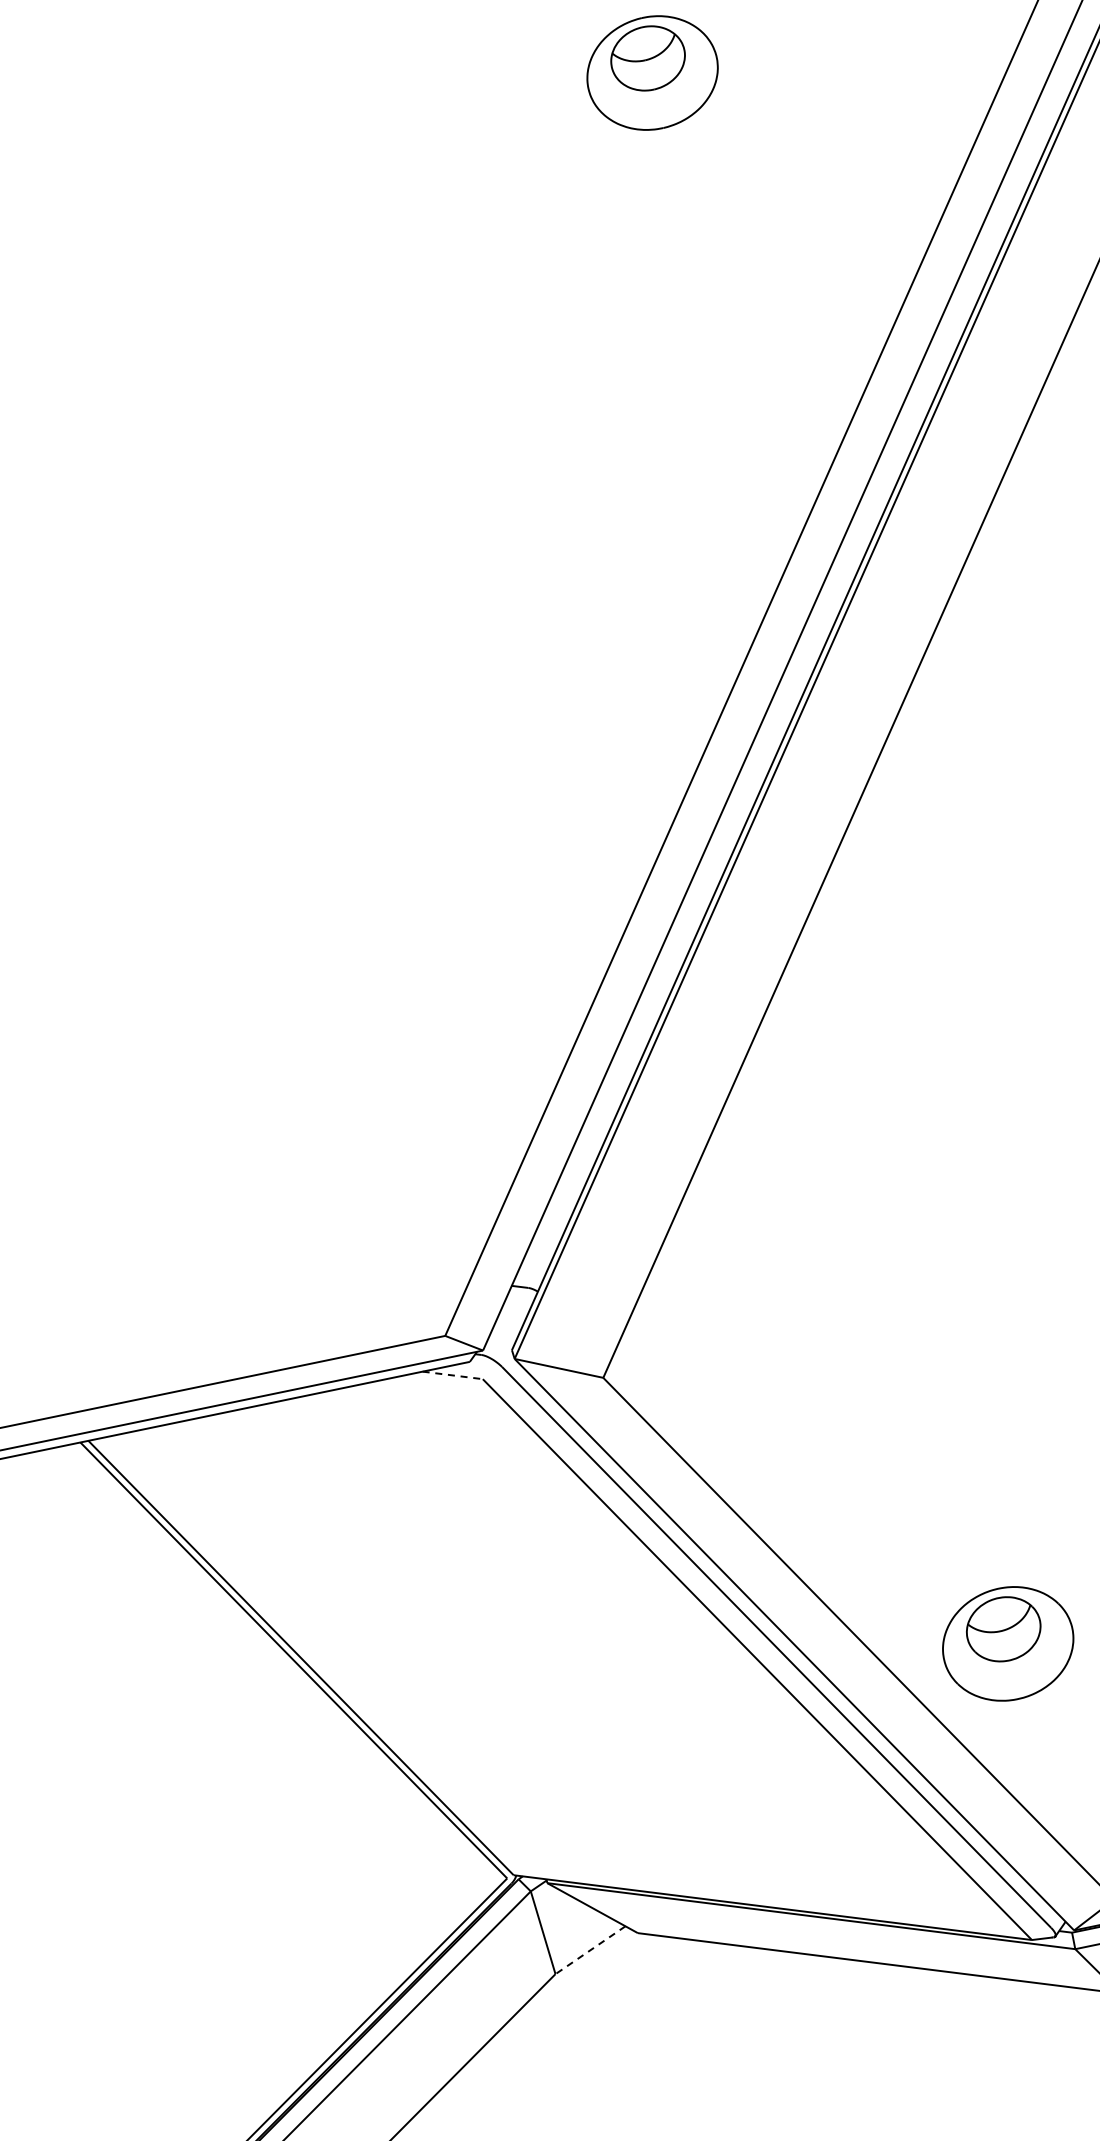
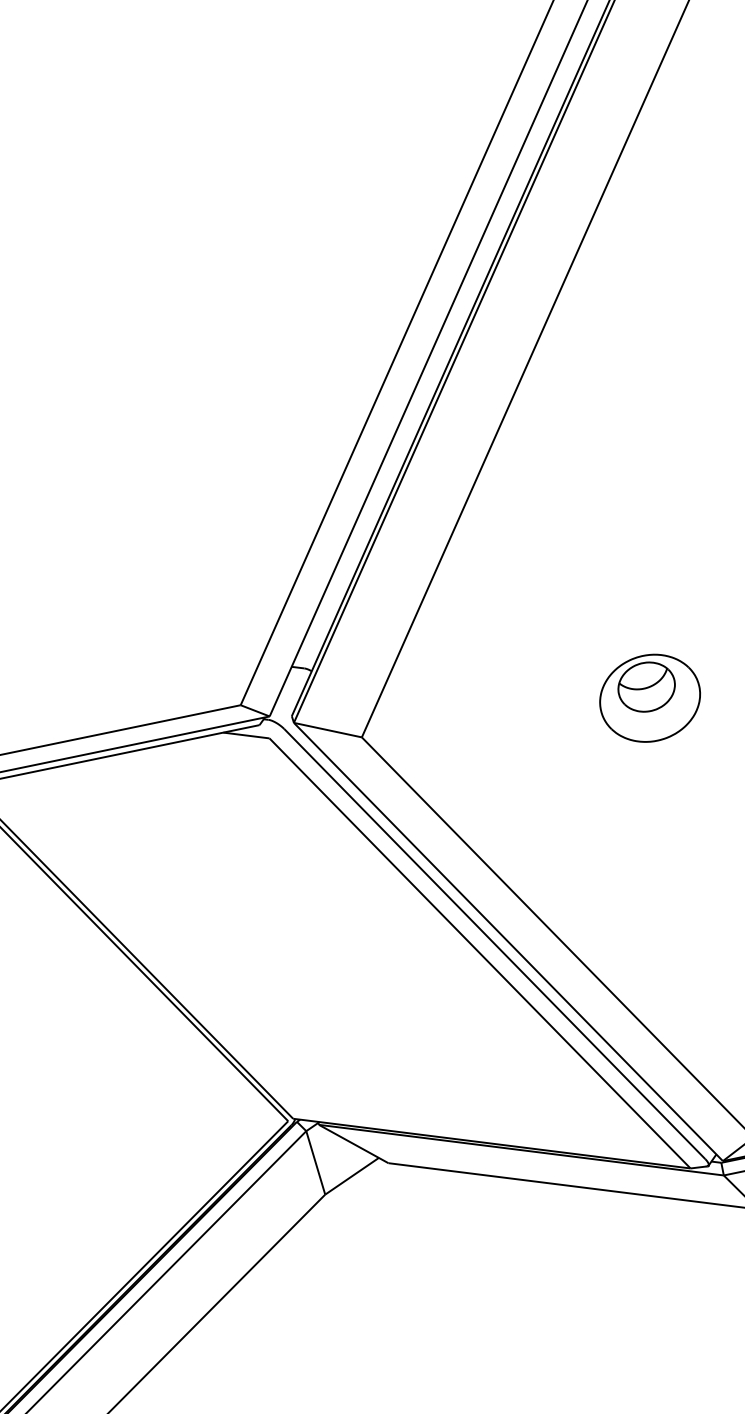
line: (453, 1375) -> (247, 735), dashed -> solid
part: (1008, 1643) -> (650, 698), moved
line: (590, 1950) -> (352, 1176), dashed -> solid

